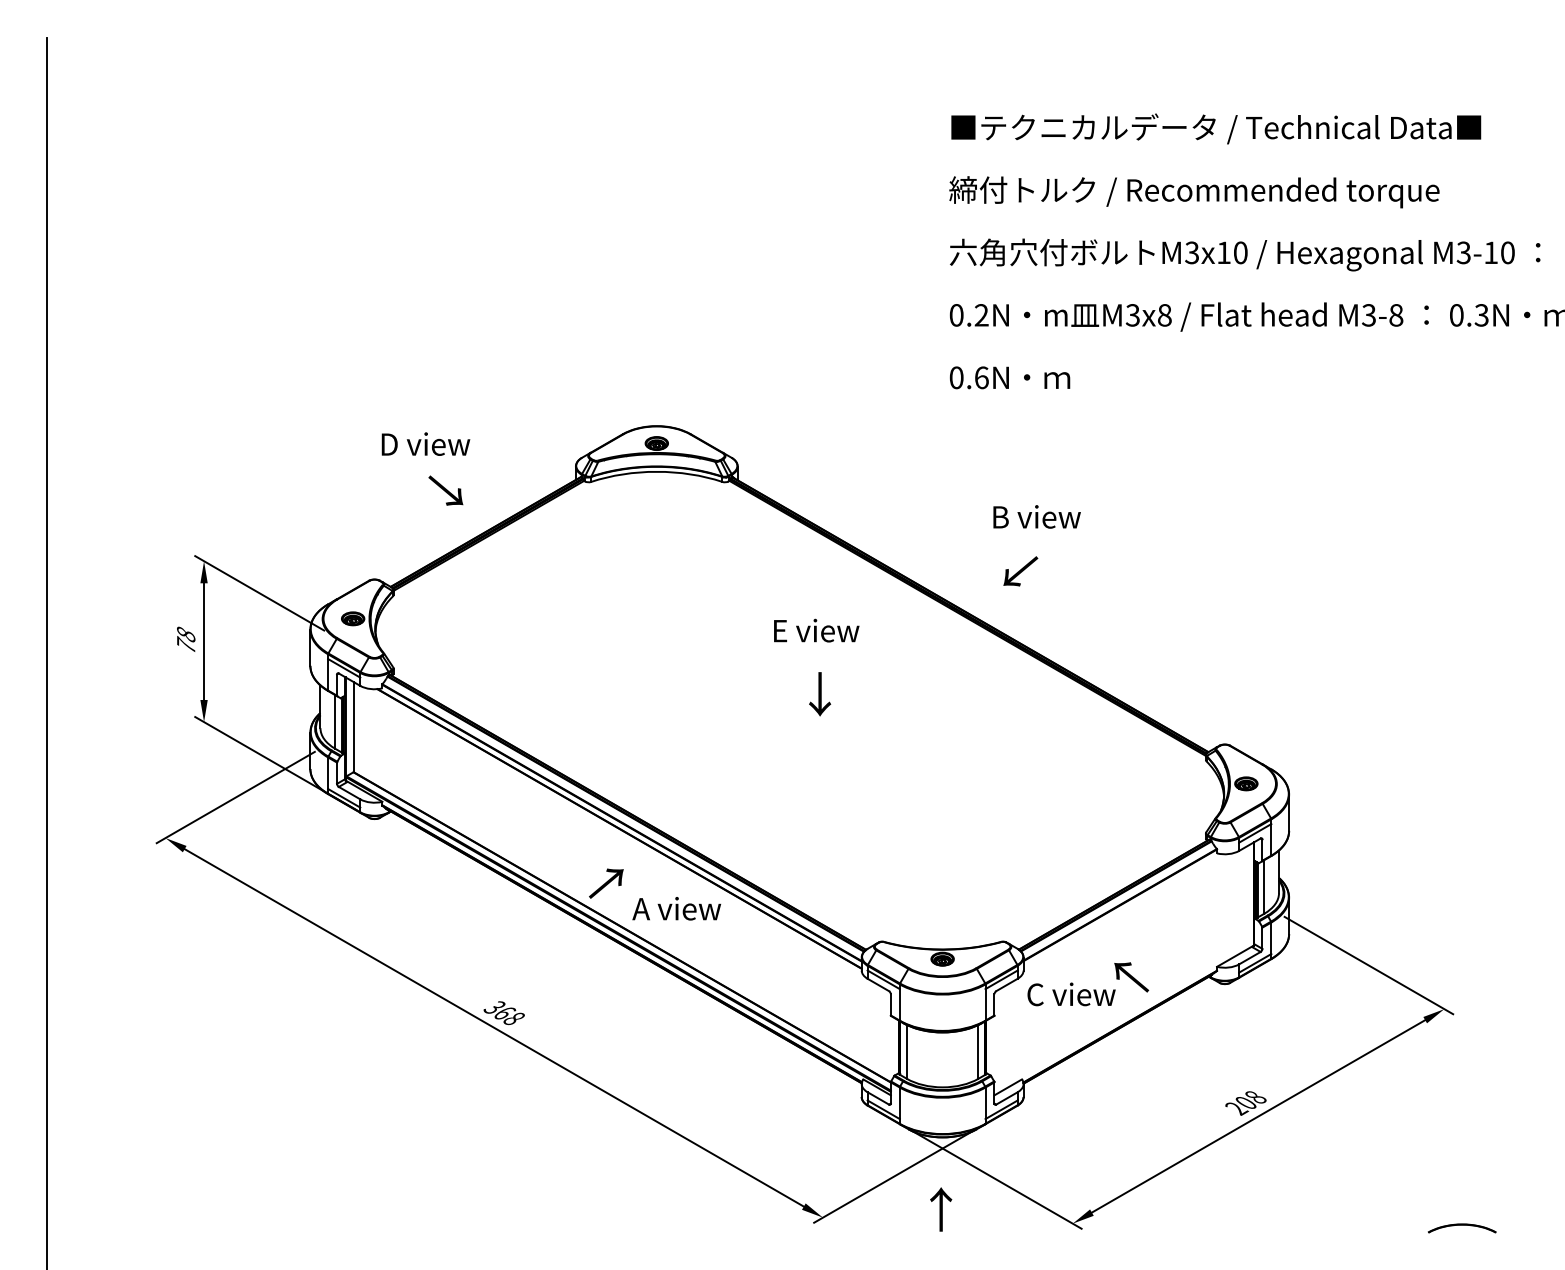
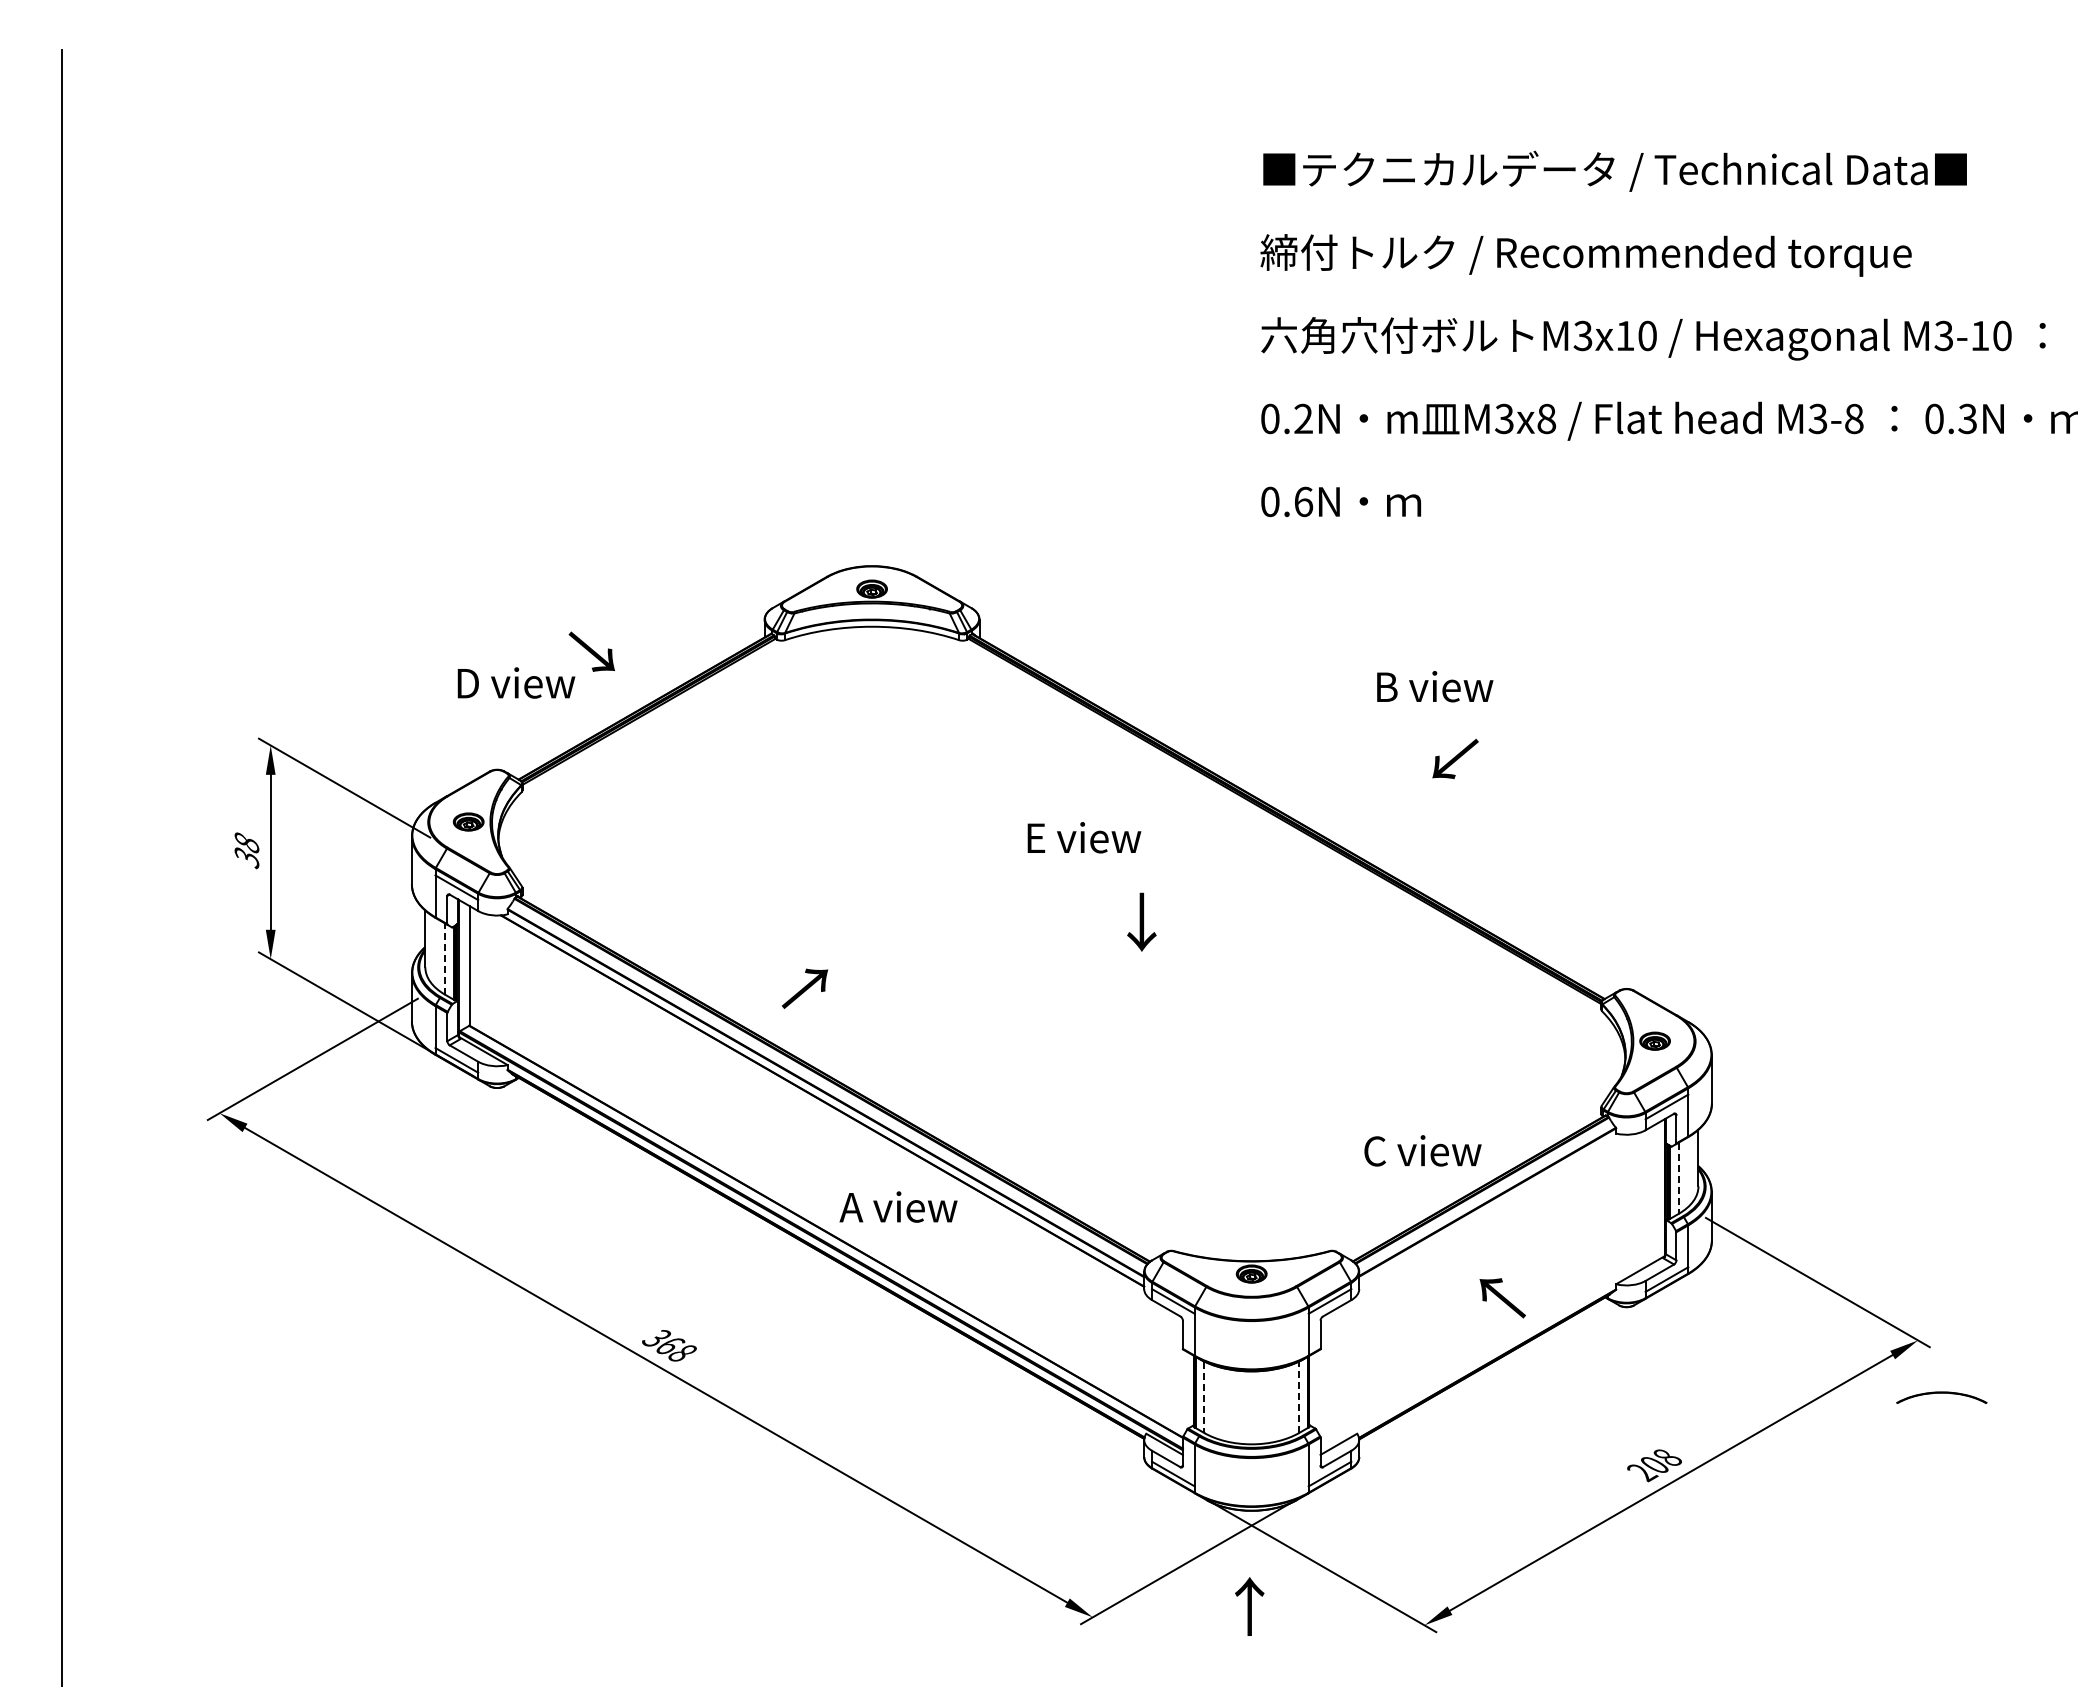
text: (426, 443) -> (516, 682), moved
text: (1037, 516) -> (1435, 686), moved
text: (1020, 571) -> (1455, 758), moved
text: (185, 644) -> (246, 856), 78 -> 38
text: (819, 693) -> (1141, 921), moved
line: (334, 722) -> (444, 959), solid -> dashed
text: (606, 883) -> (805, 988), moved
line: (1263, 887) -> (1678, 1178), solid -> dashed
text: (1071, 994) -> (1422, 1150), moved
line: (907, 1052) -> (1204, 1397), solid -> dashed
line: (978, 1052) -> (1299, 1397), solid -> dashed
part: (1461, 1228) -> (1941, 1397), moved

